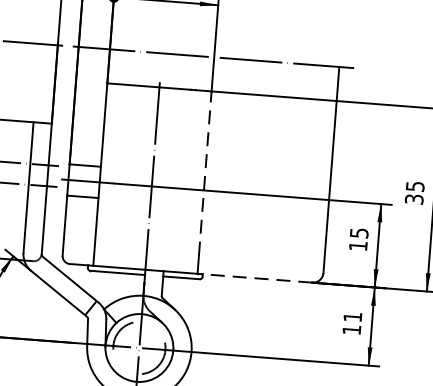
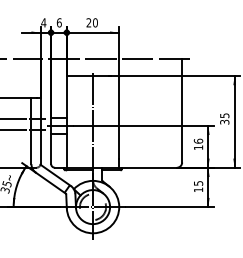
line: (205, 171) -> (119, 116), dashed -> solid
text: (359, 231) -> (198, 140), 15 -> 16
line: (257, 277) -> (149, 167), dashed -> solid
text: (352, 317) -> (198, 183), 11 -> 15

